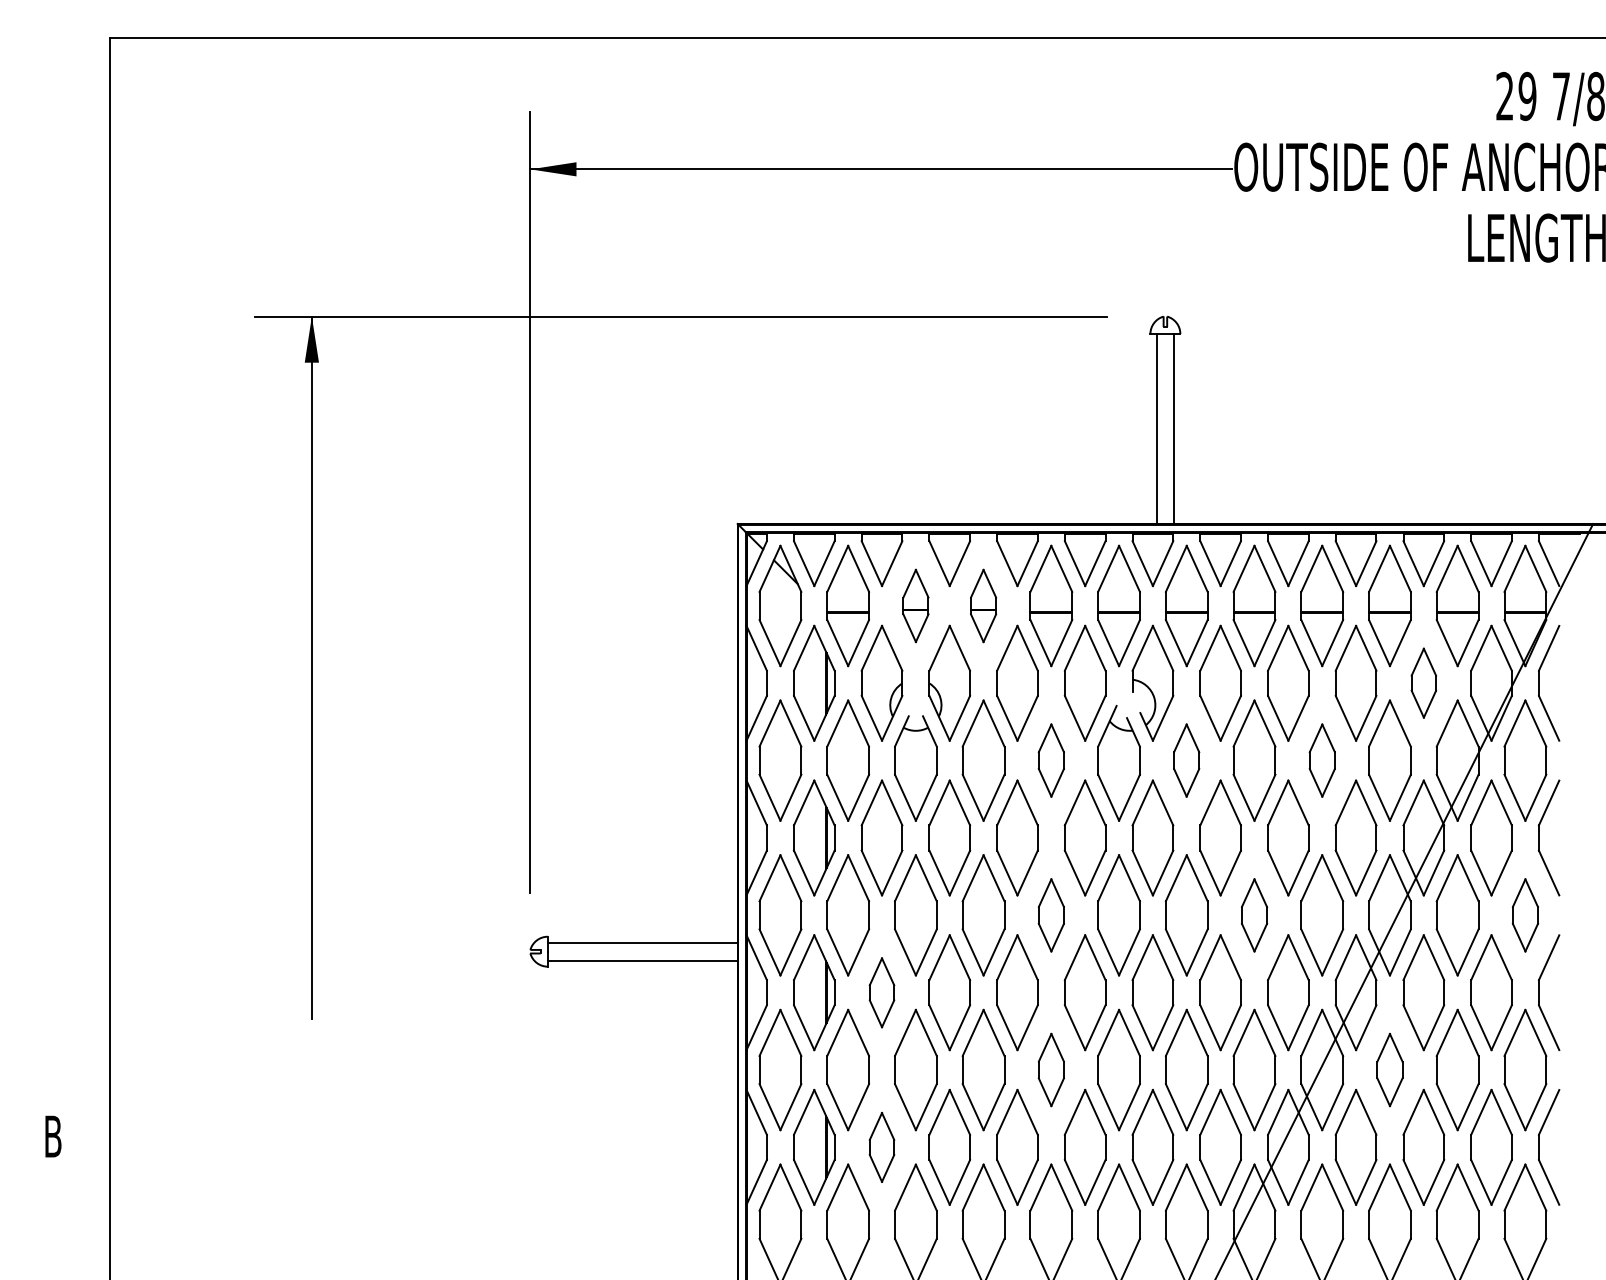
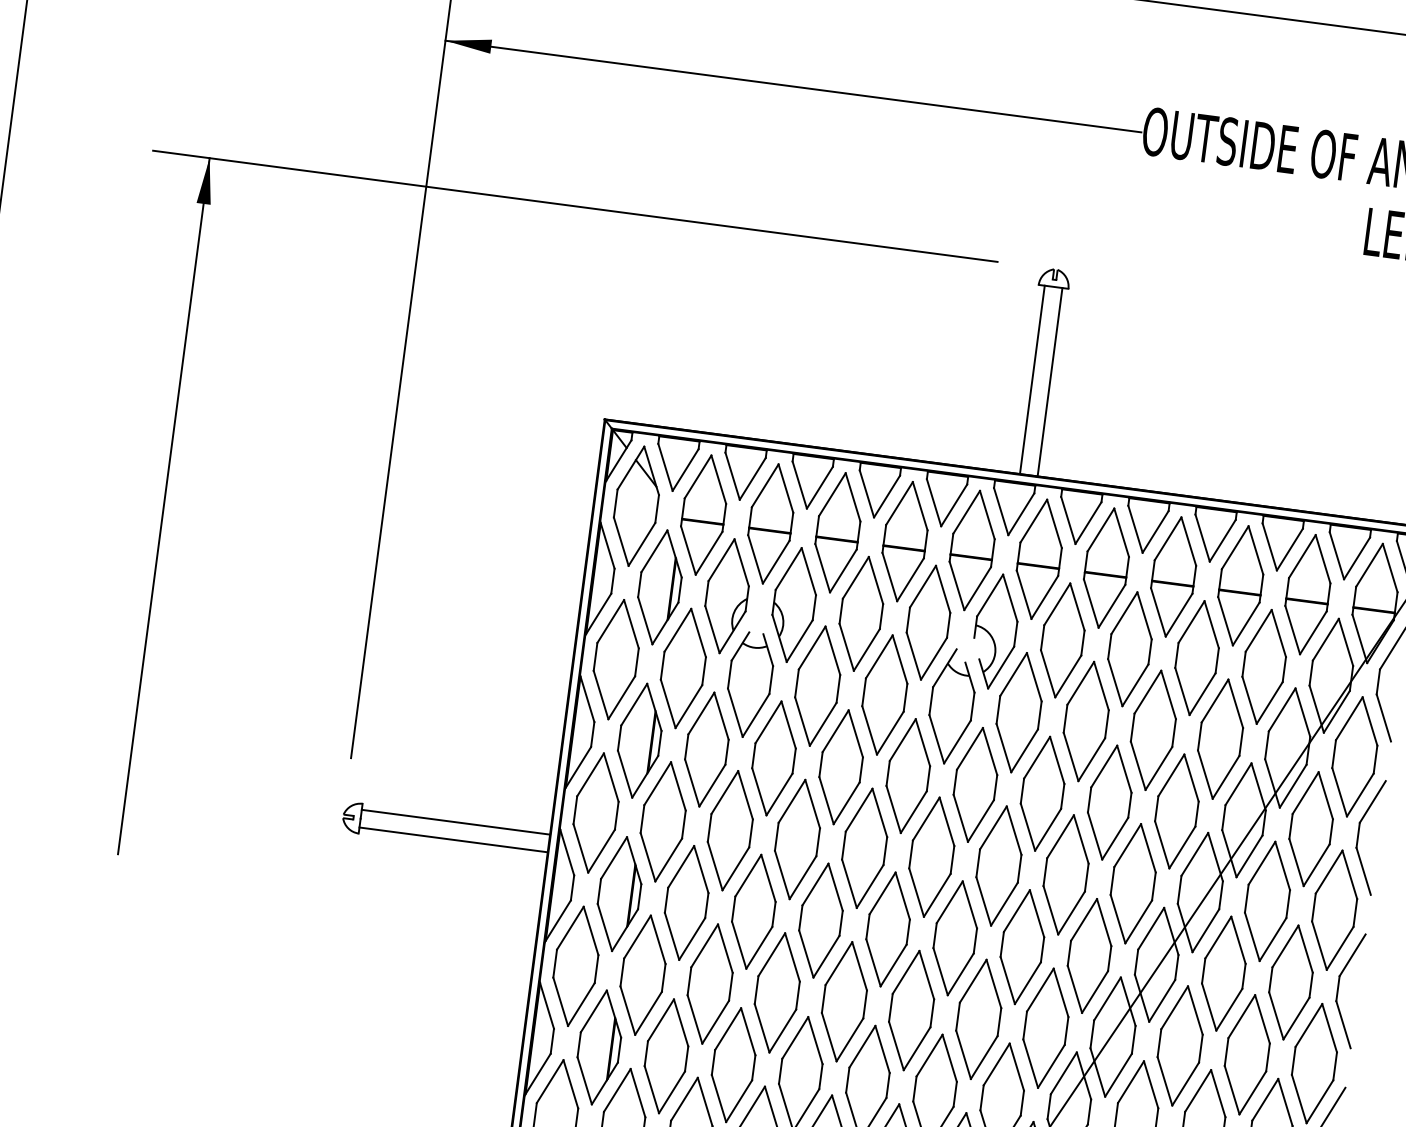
part: (915, 605) -> (770, 523), size x1.67
part: (983, 605) -> (837, 532), size x1.67
part: (1423, 682) -> (1264, 666), size x1.67
part: (1051, 760) -> (885, 694), size x1.67
part: (1186, 760) -> (1018, 712), size x1.67
part: (1322, 760) -> (1153, 730), size x1.67
part: (1051, 915) -> (864, 848), size x1.67
part: (1254, 915) -> (1066, 875), size x1.67
part: (1525, 915) -> (1334, 910), size x1.67
part: (881, 992) -> (686, 902), size x1.67
part: (1051, 1069) -> (844, 1001), size x1.67
part: (1389, 1069) -> (1179, 1045), size x1.67
part: (881, 1147) -> (665, 1056), size x1.67

